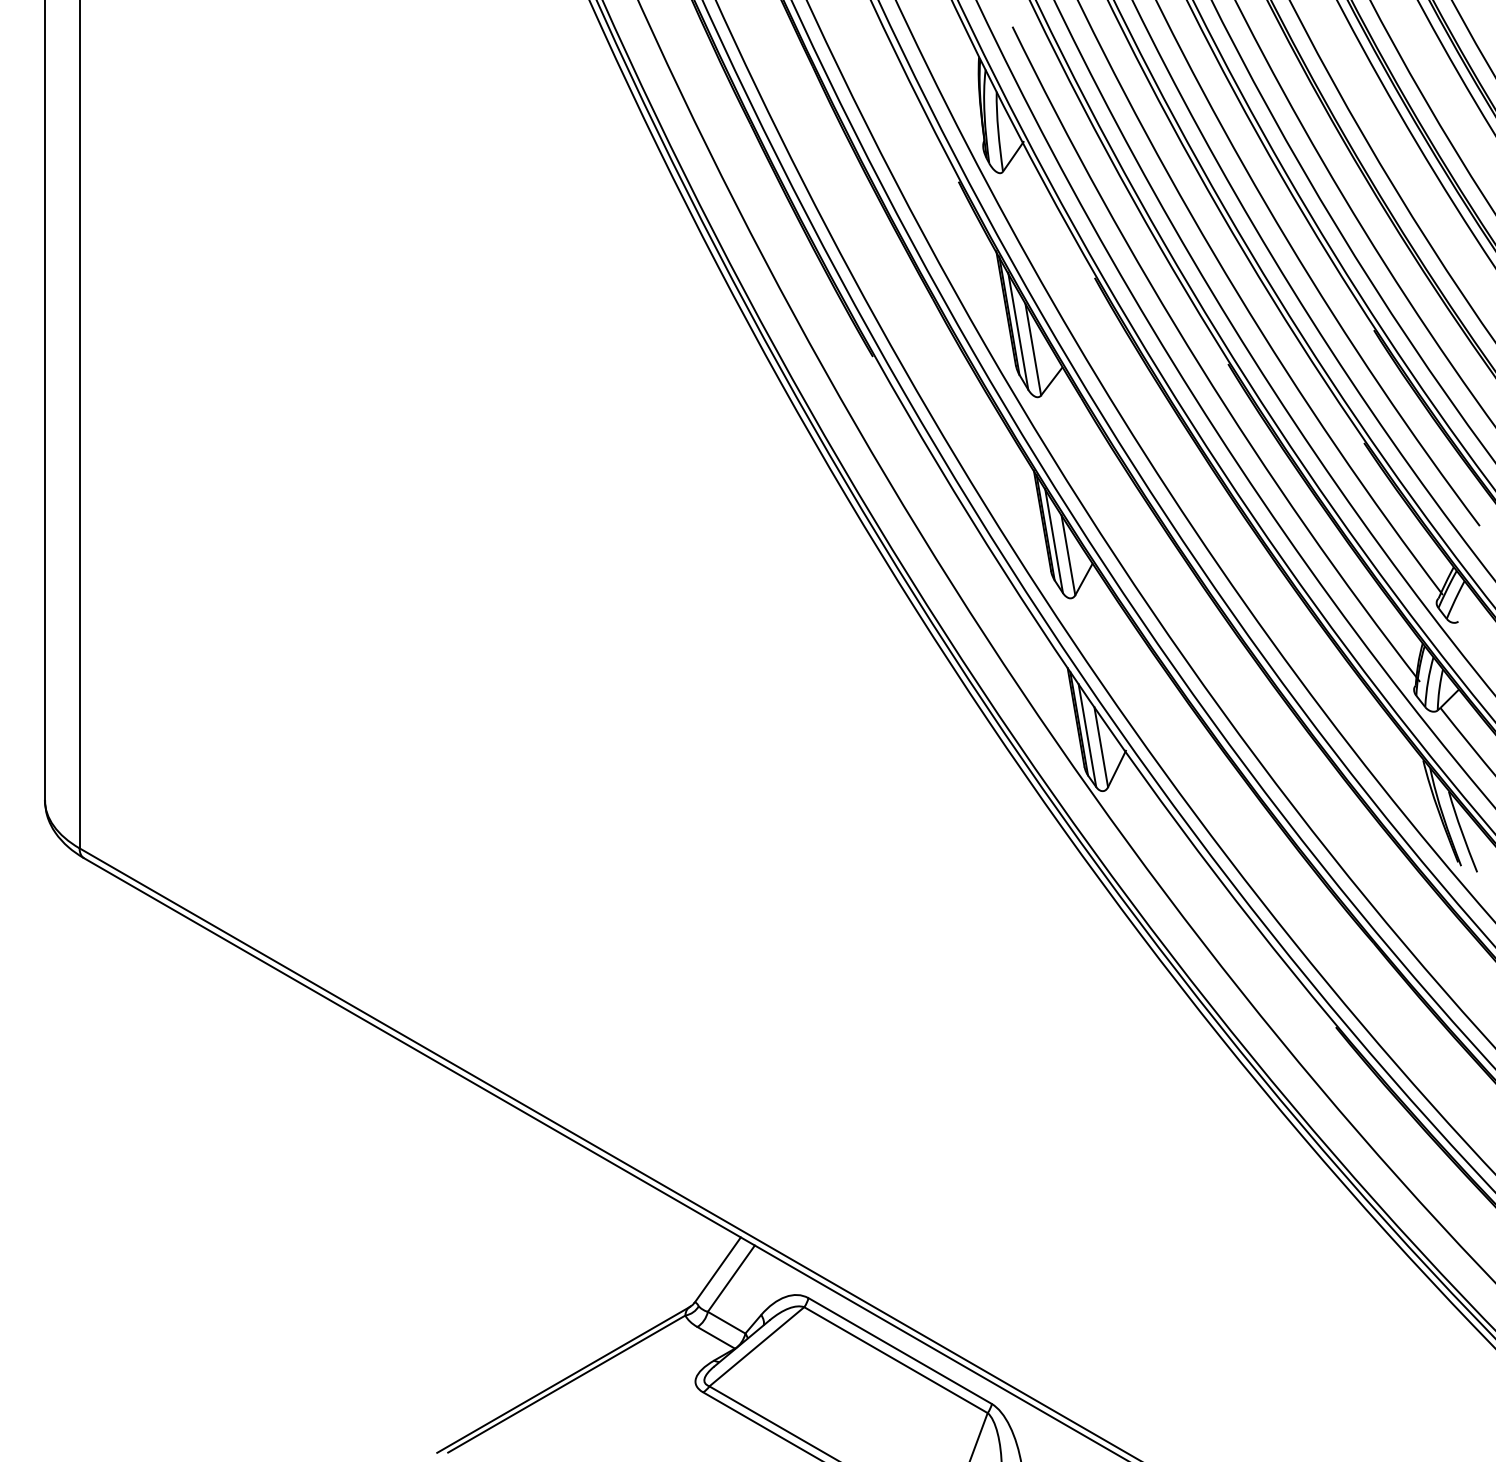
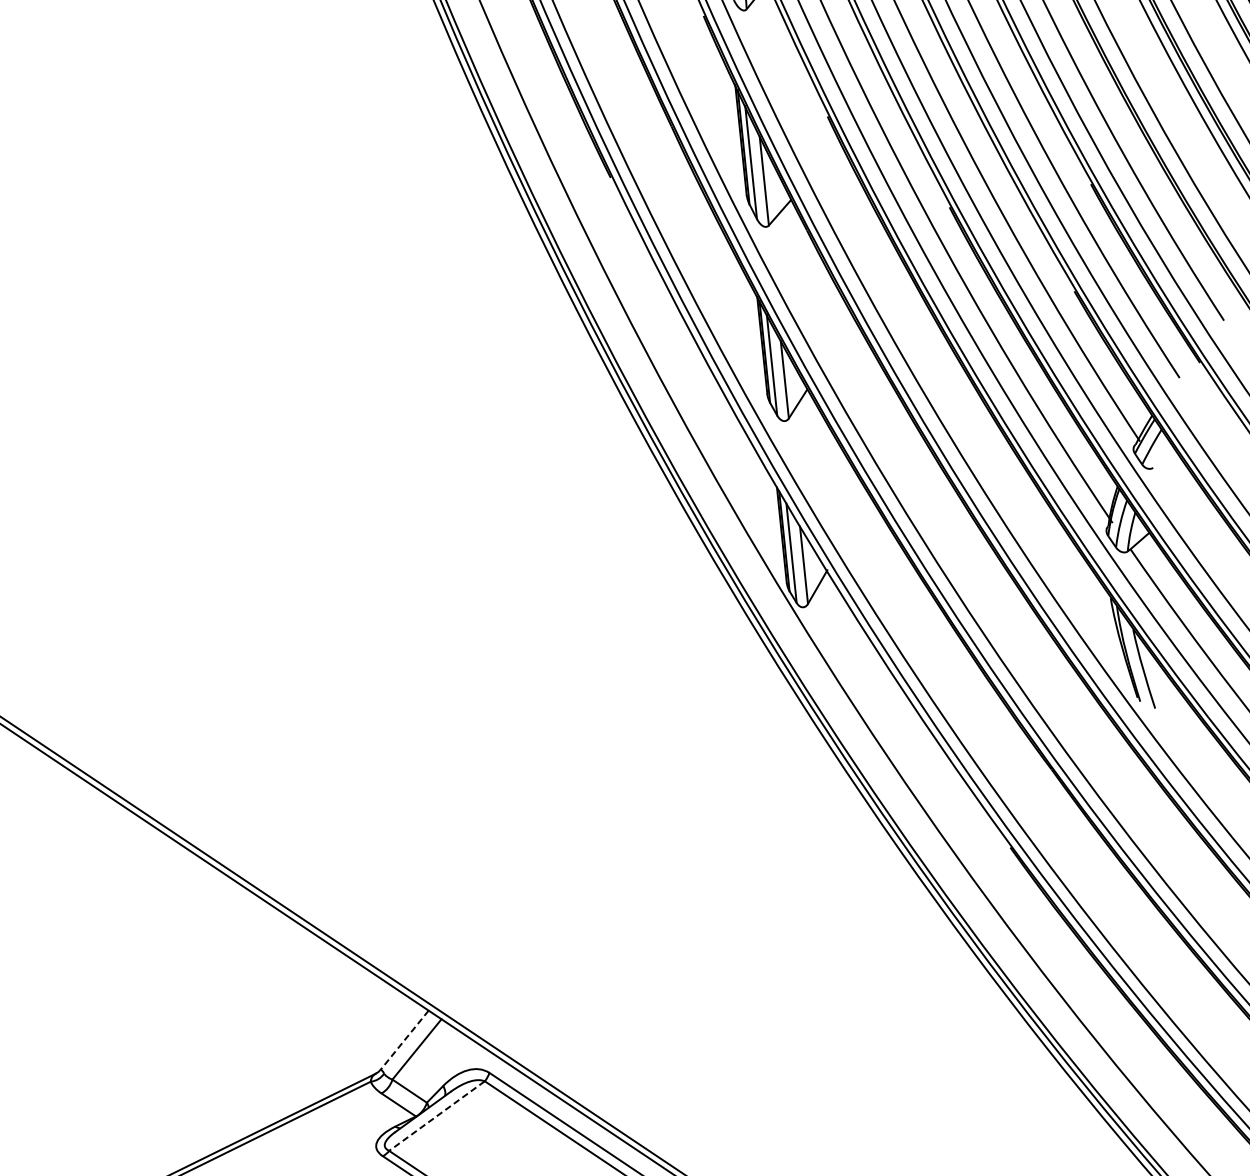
line: (717, 1270) -> (404, 1040), solid -> dashed
line: (756, 1346) -> (436, 1115), solid -> dashed

